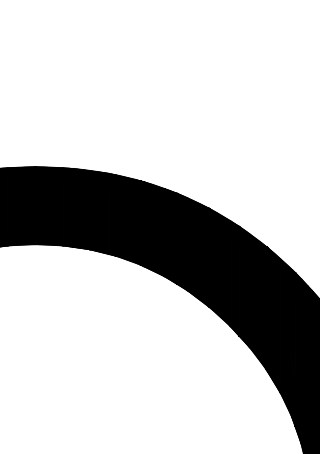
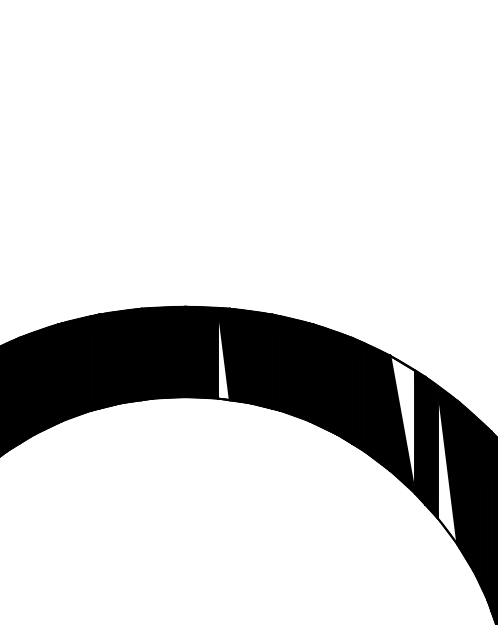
fill: (67, 207) -> (223, 354), removed
fill: (219, 267) -> (402, 424), removed
fill: (258, 302) -> (447, 465), removed

